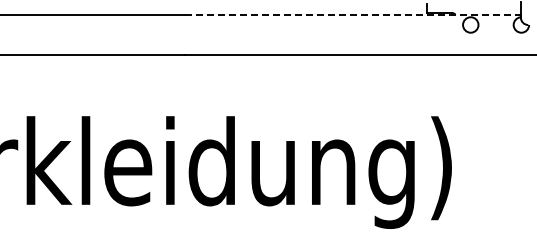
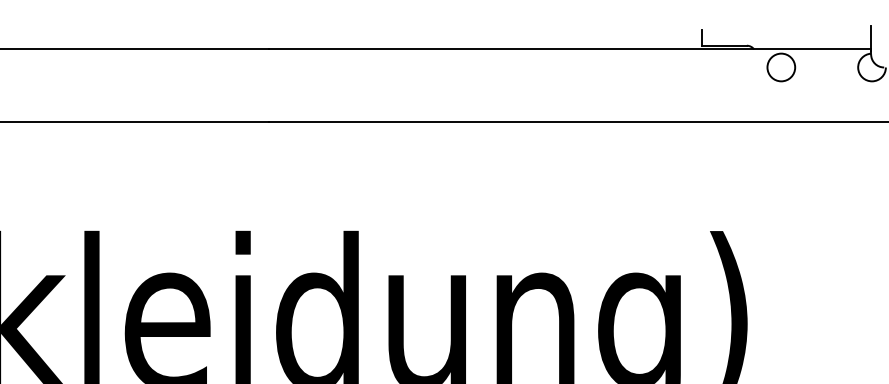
line: (353, 14) -> (571, 48), dashed -> solid

